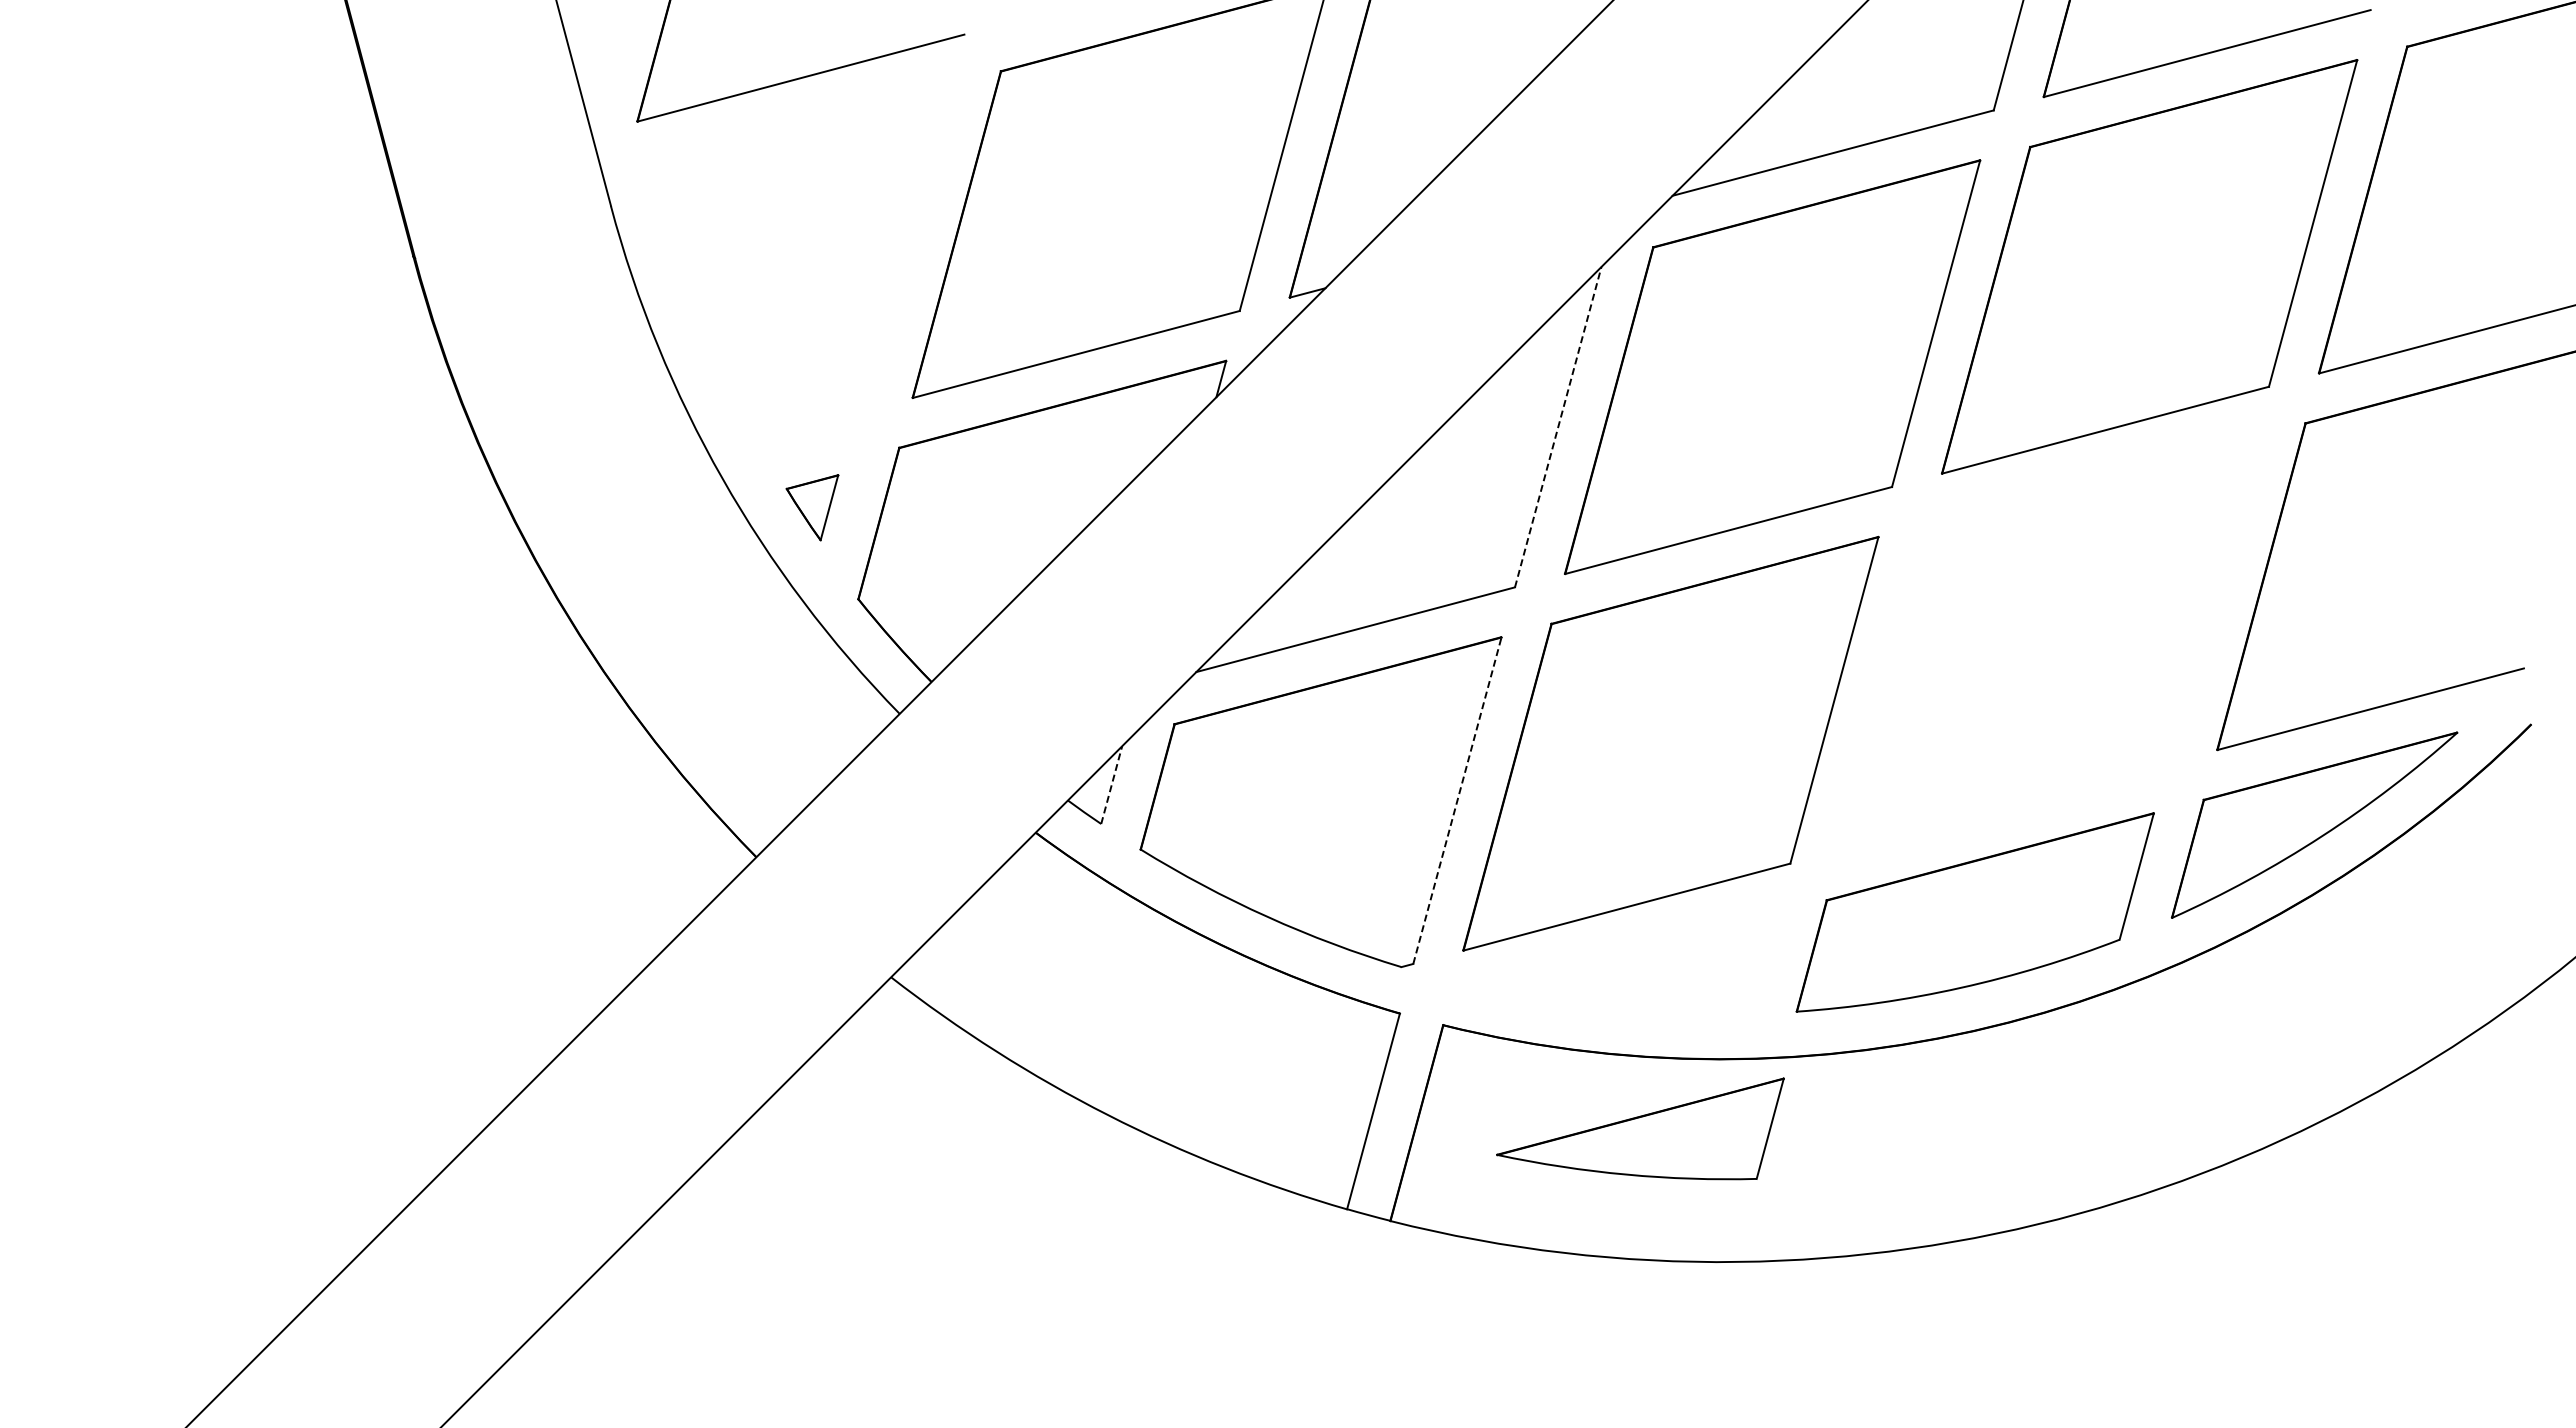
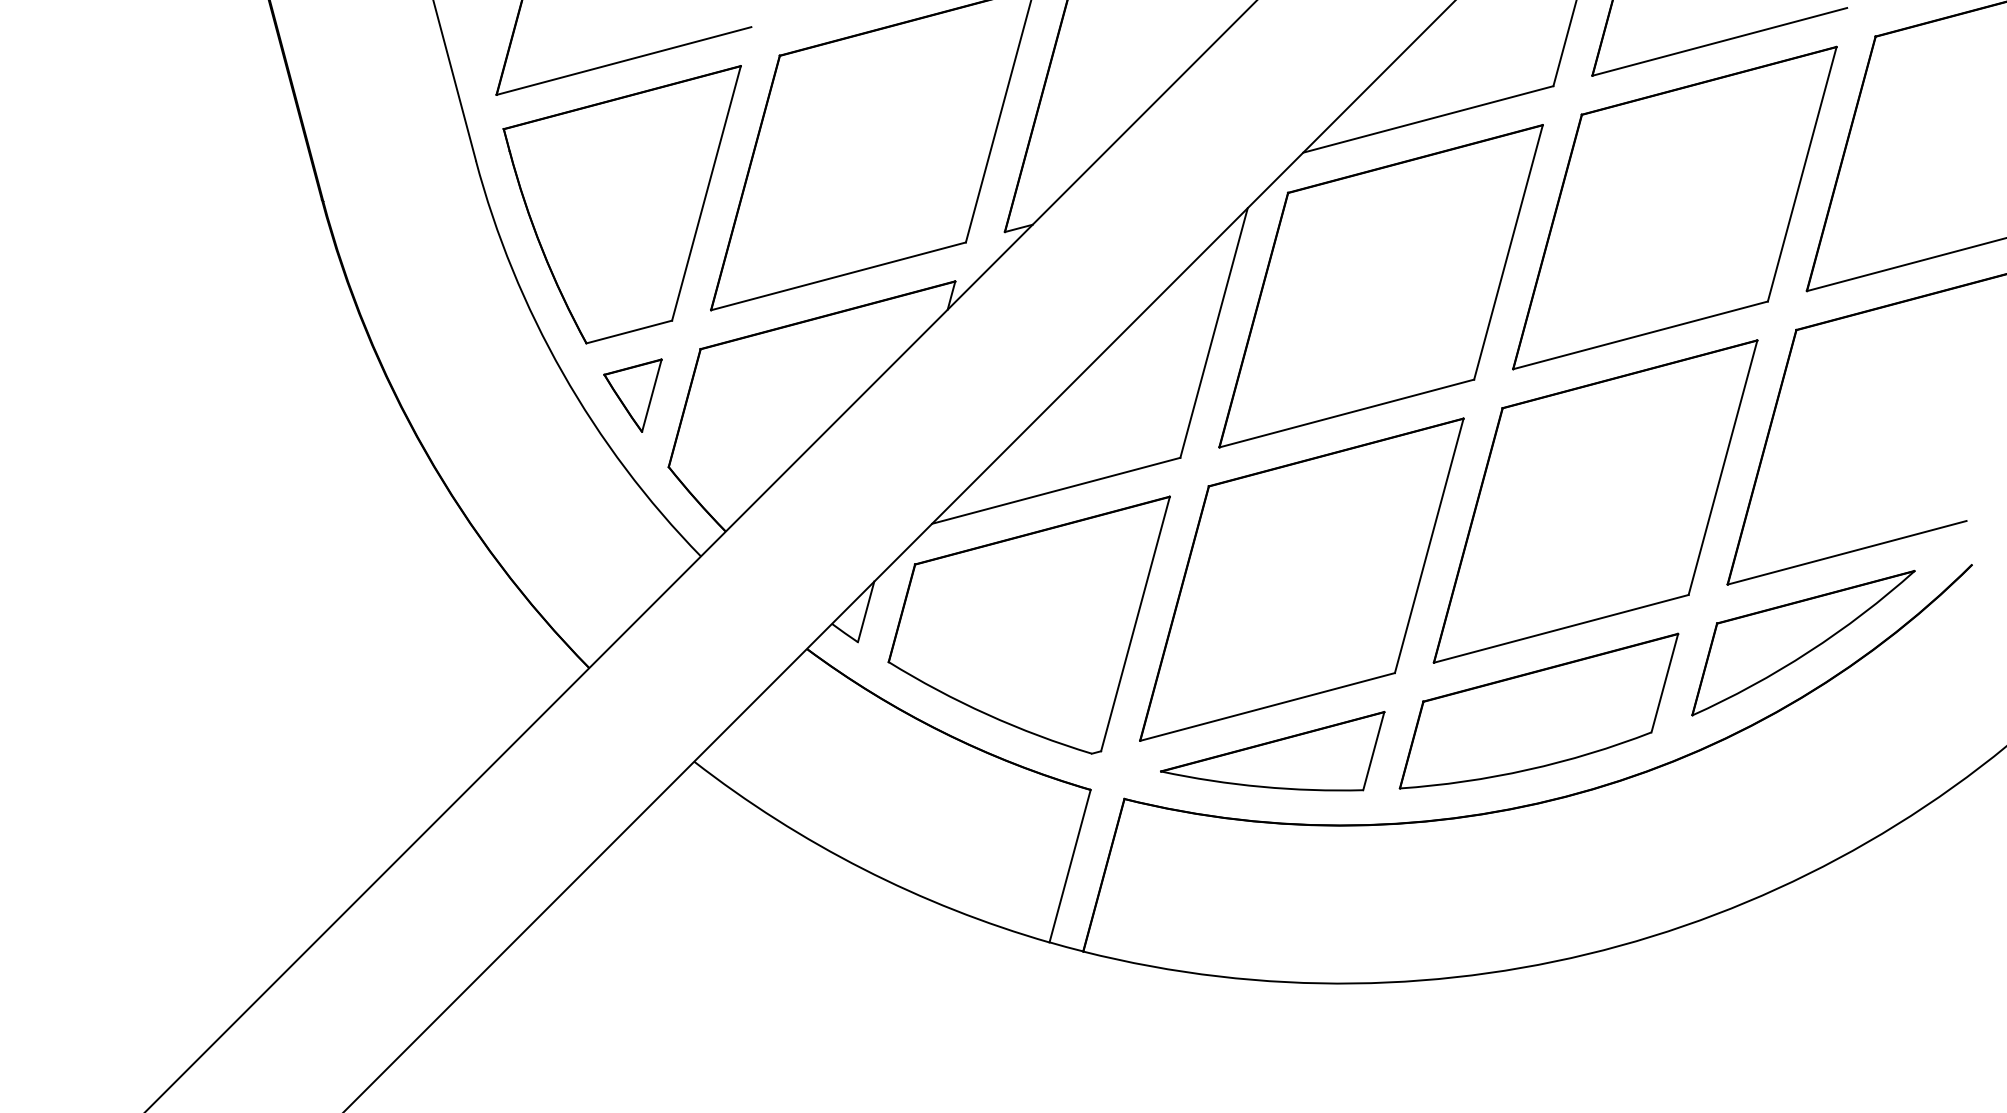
part: (798, 262) -> (622, 204), added
line: (1558, 427) -> (1214, 333), dashed -> solid
part: (812, 507) -> (632, 395), size x1.43
part: (2047, 643) -> (1595, 501), added
line: (1111, 784) -> (865, 611), dashed -> solid
line: (1457, 800) -> (1135, 623), dashed -> solid
part: (1640, 1128) -> (1272, 750), moved

